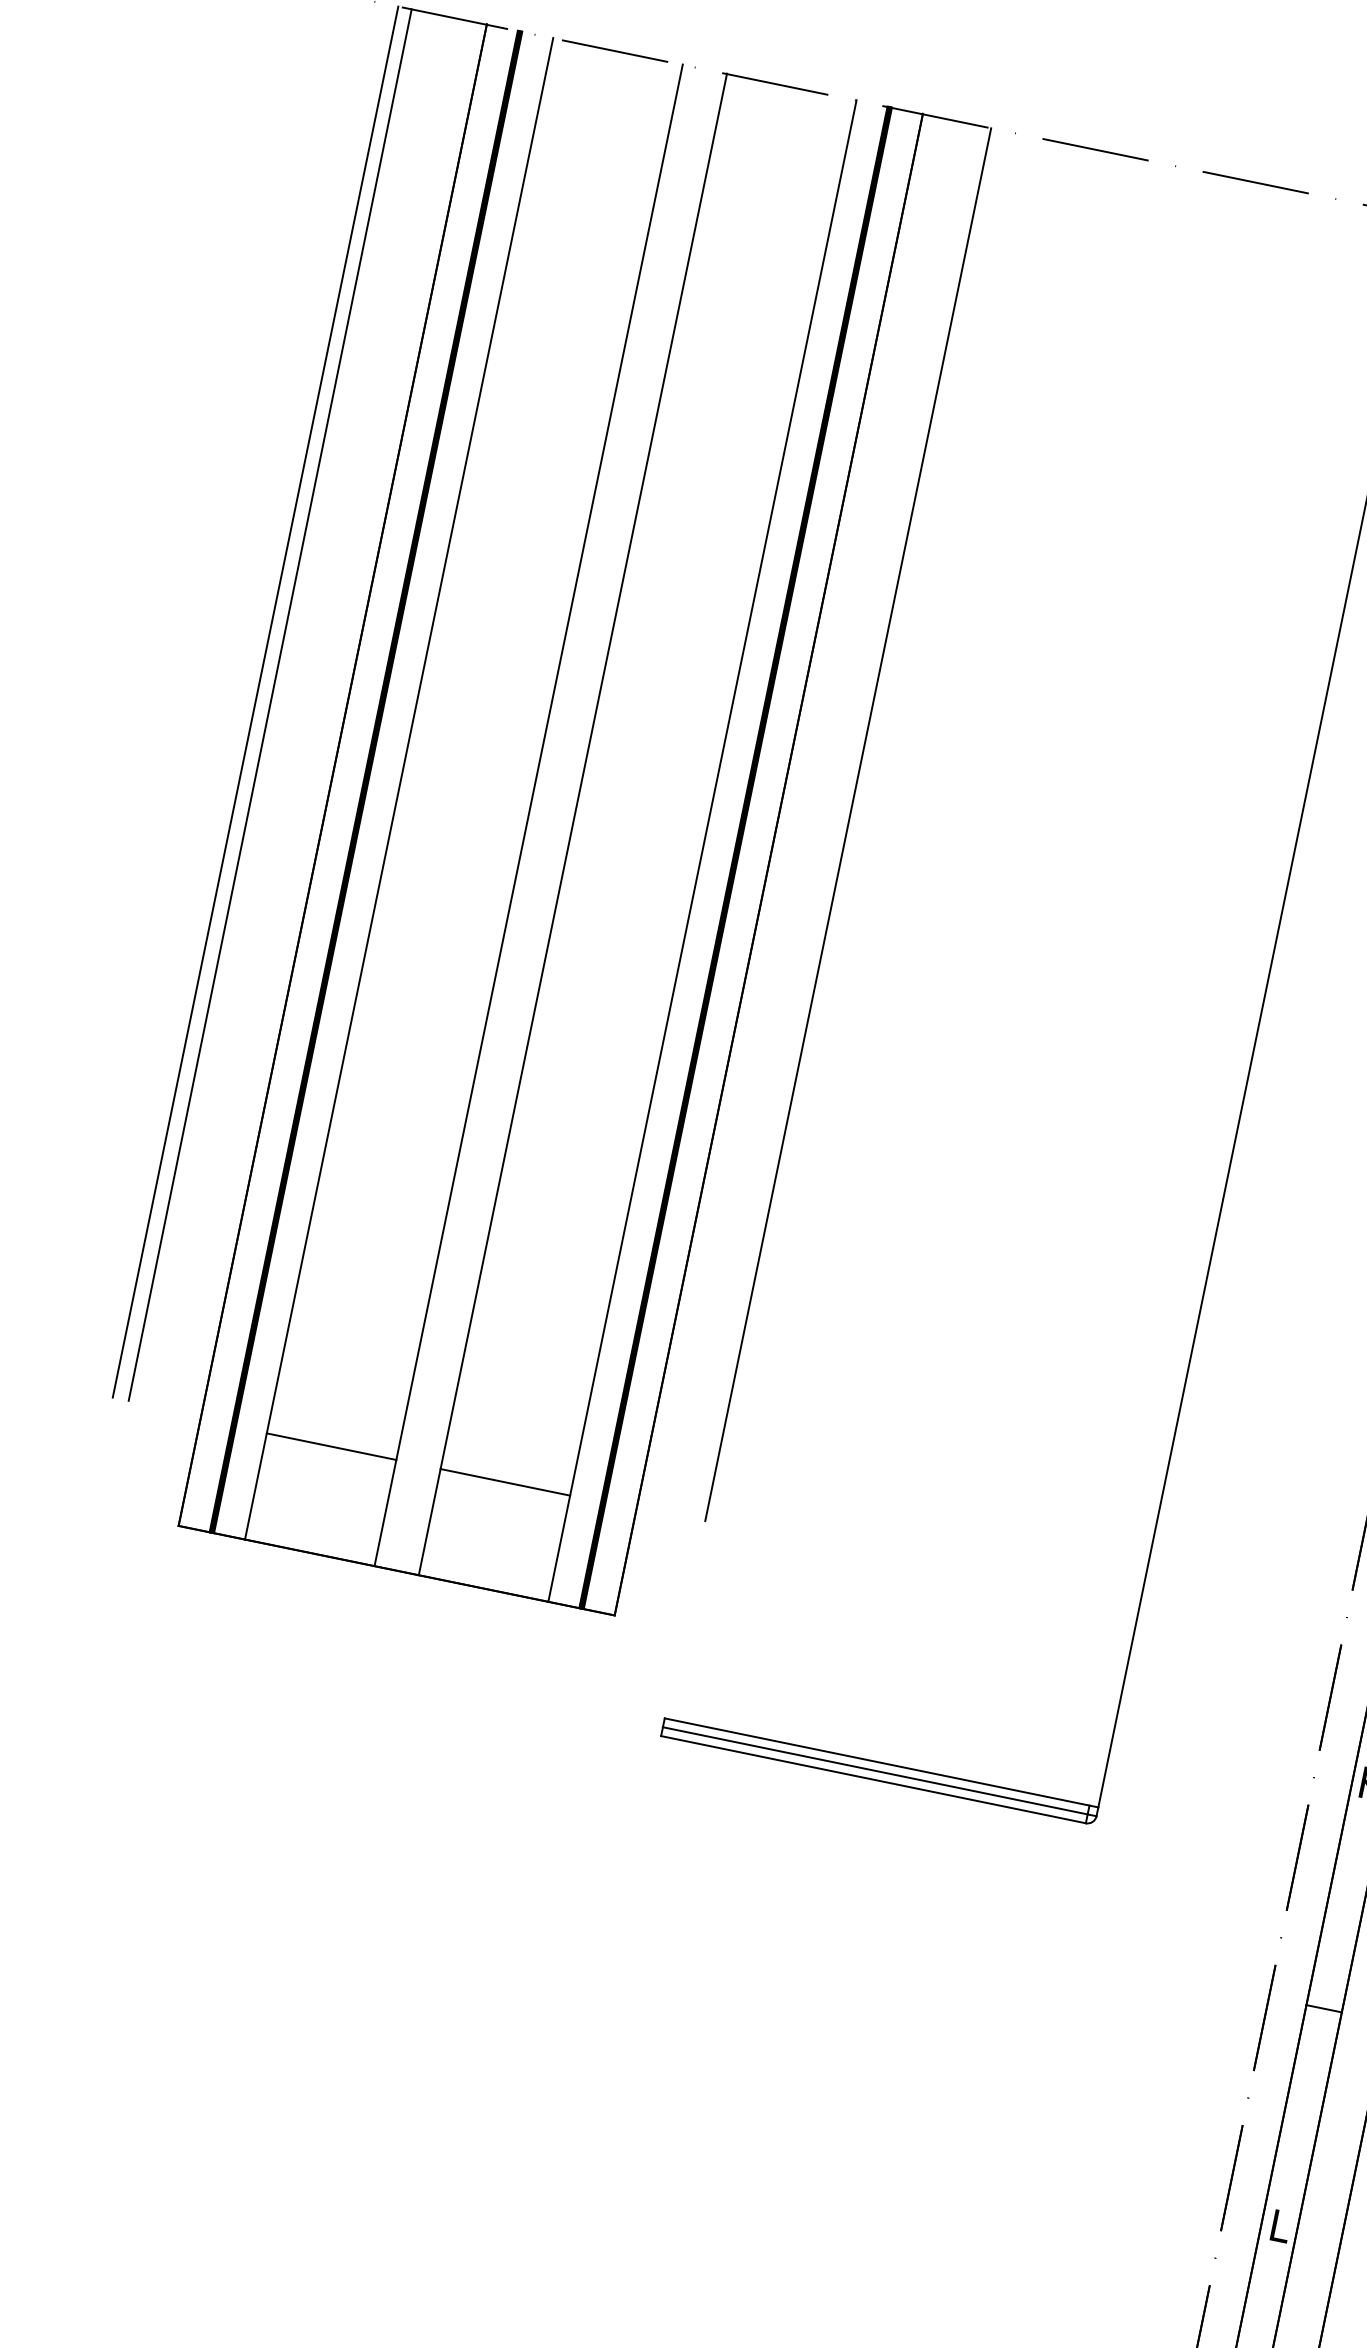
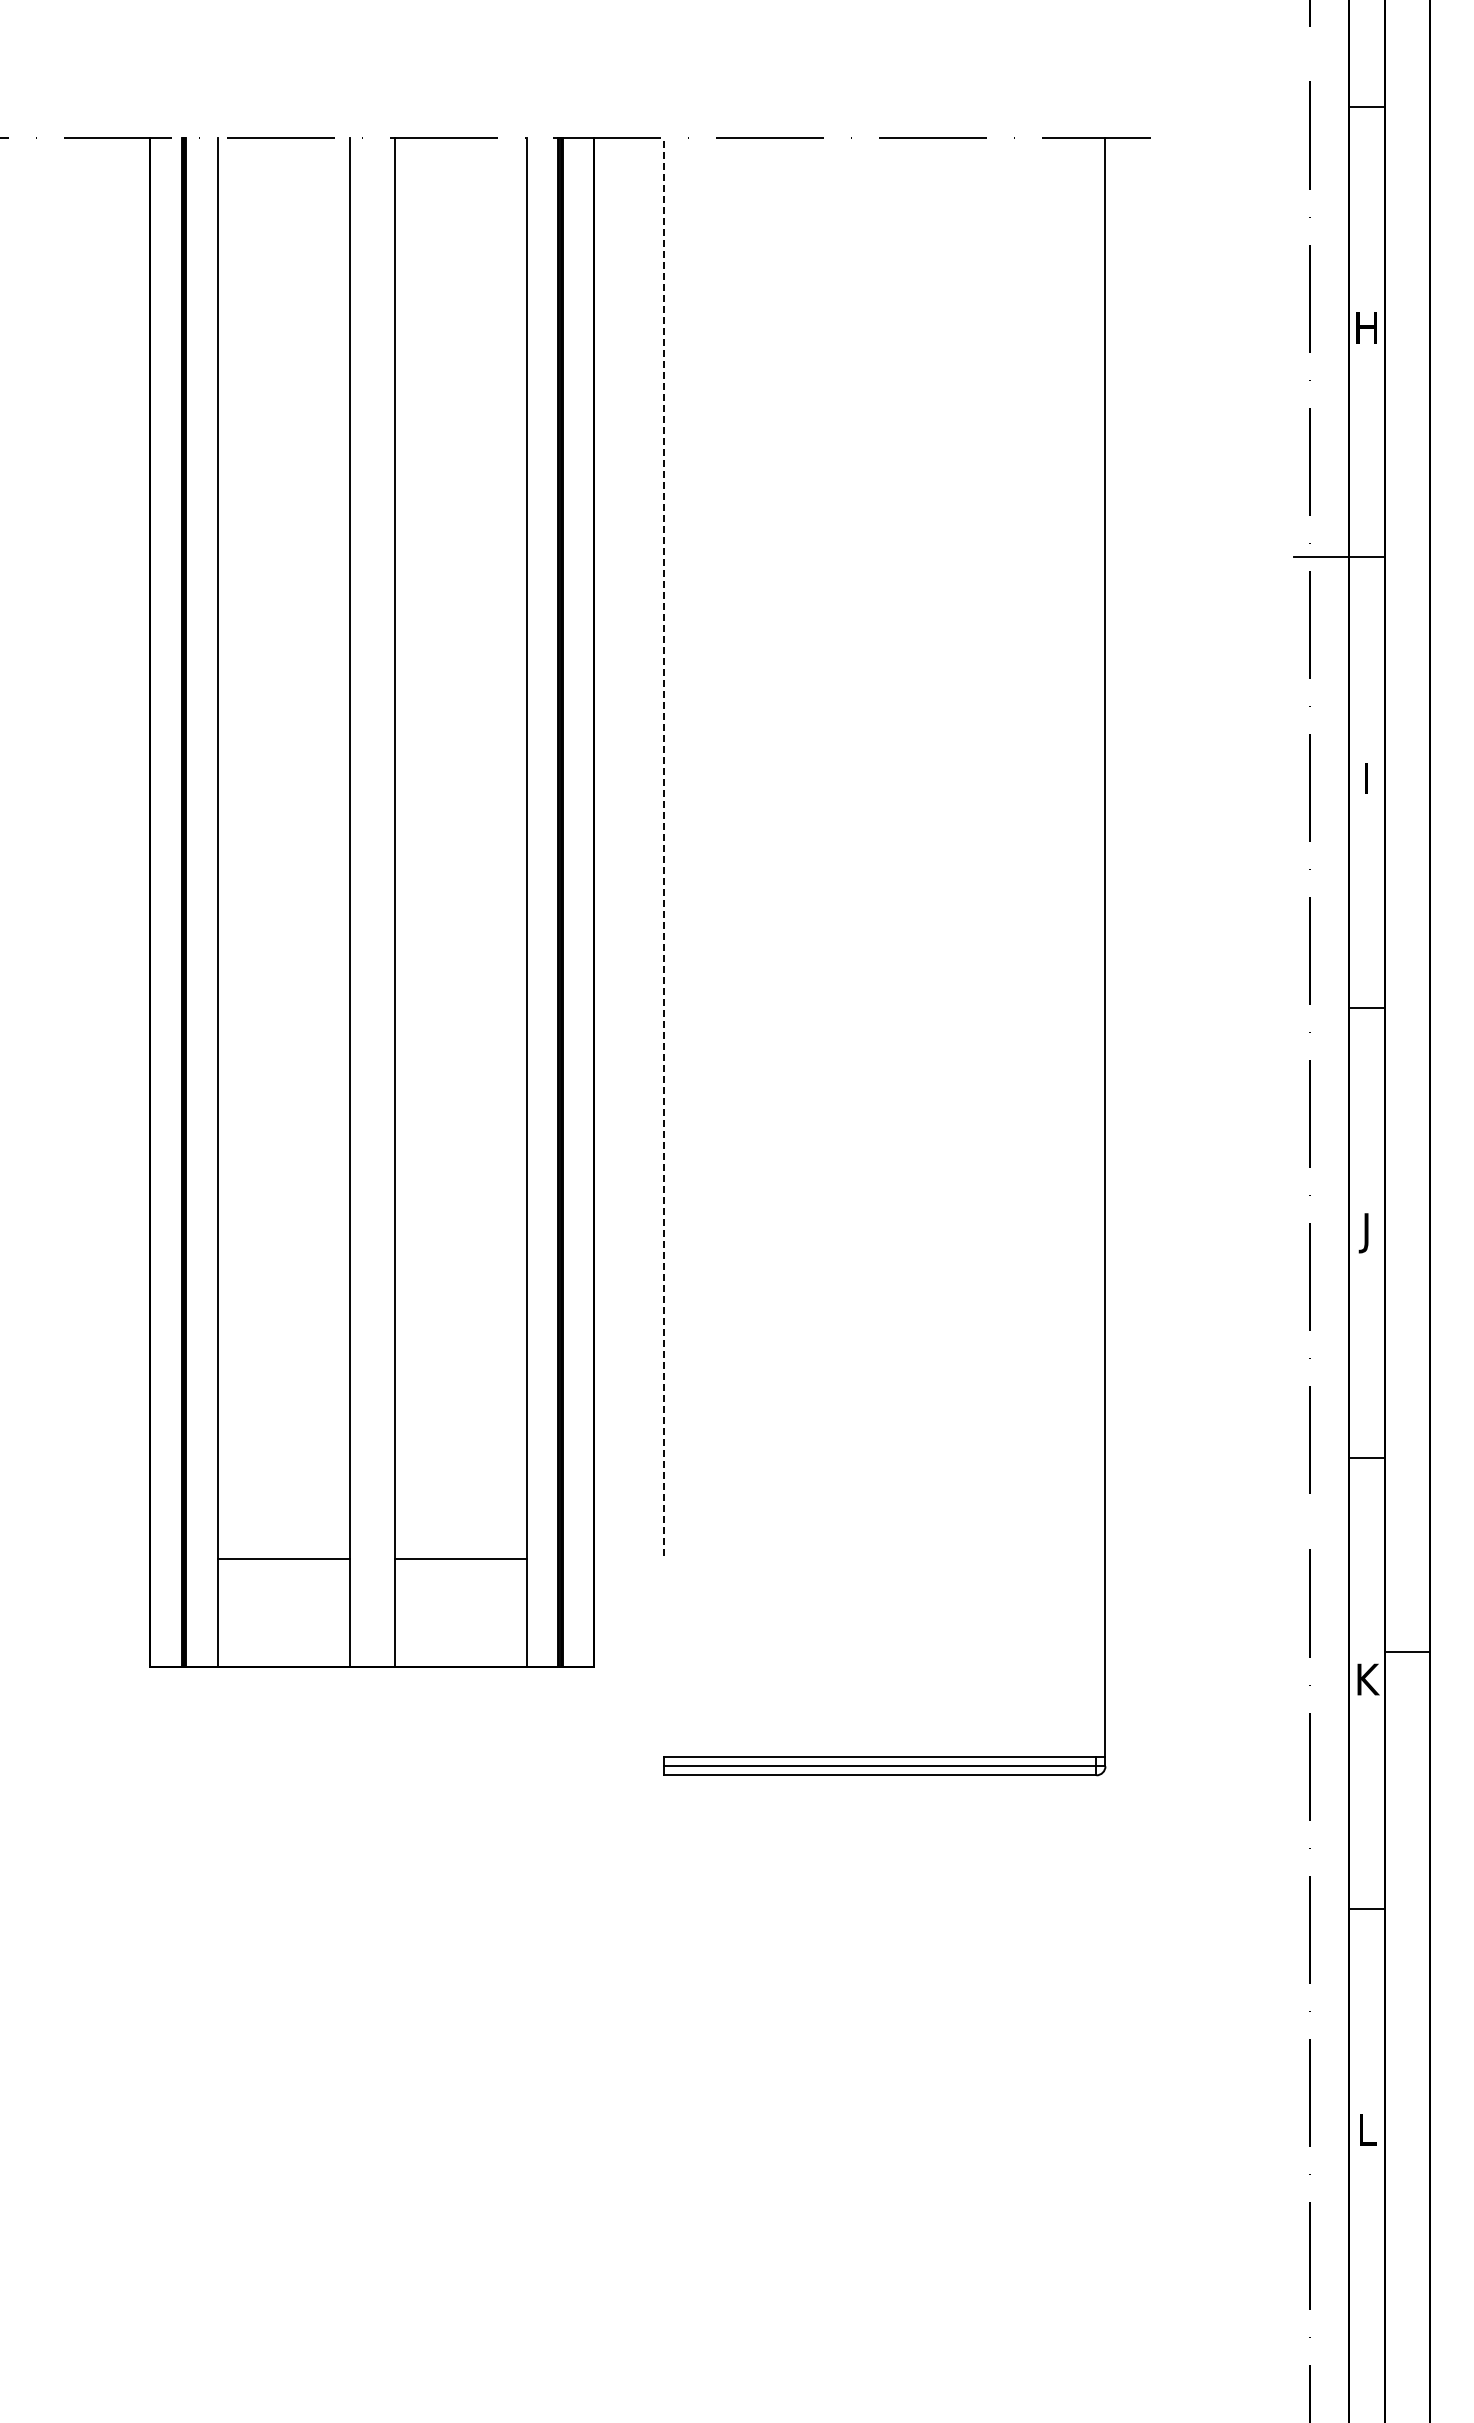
line: (256, 701) -> (60, 845), removed
line: (269, 704) -> (74, 845), removed
line: (847, 823) -> (663, 846), solid -> dashed

